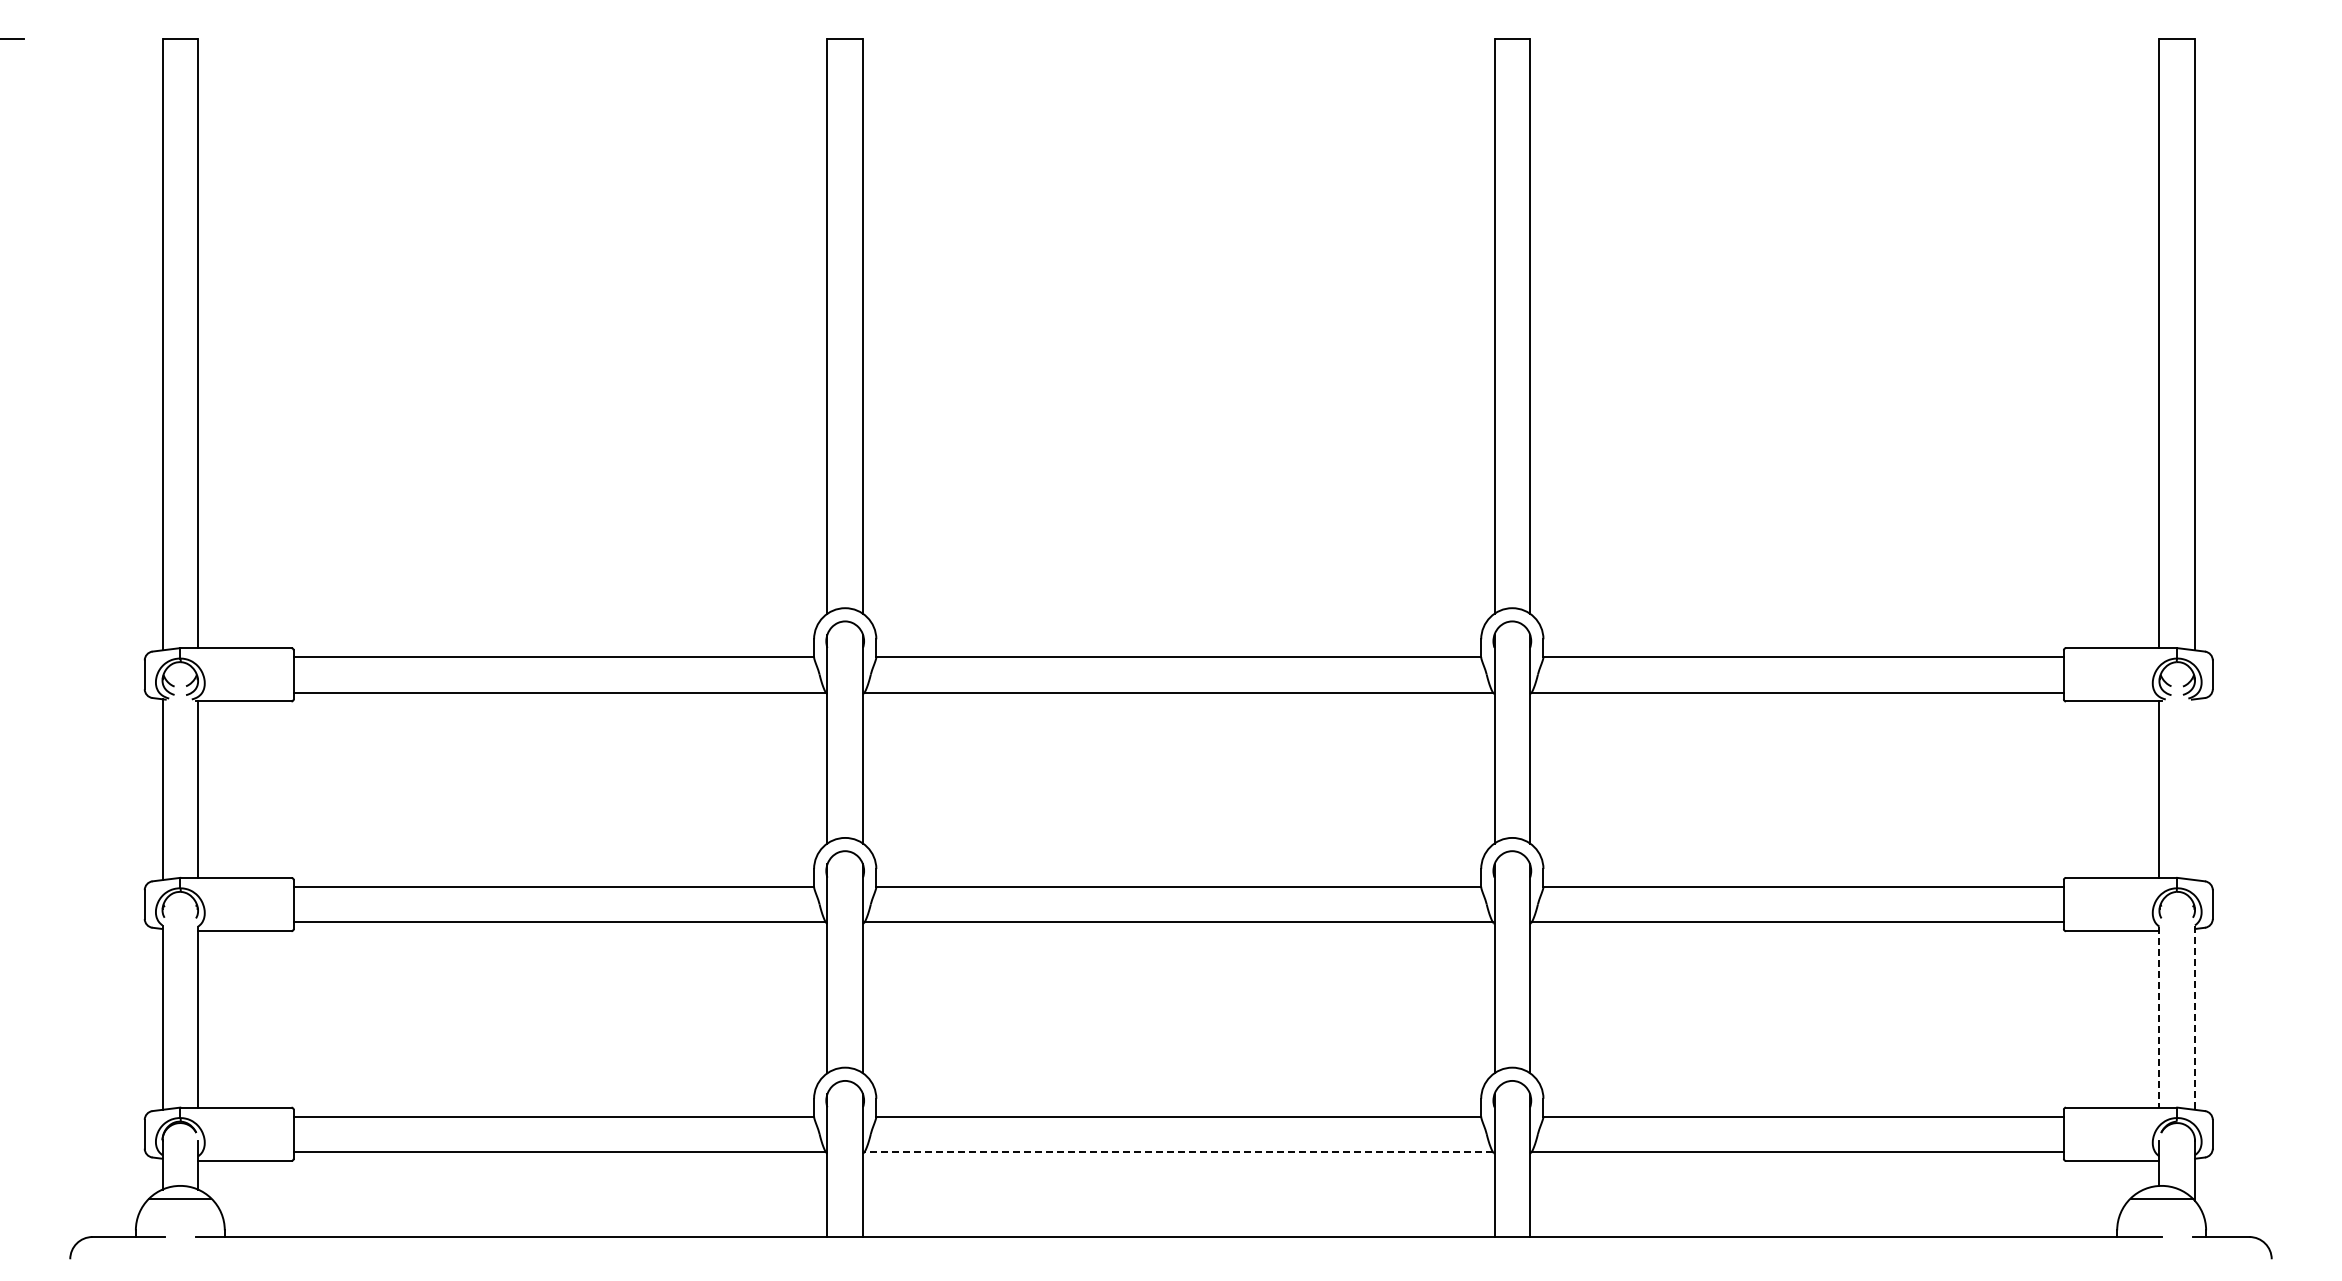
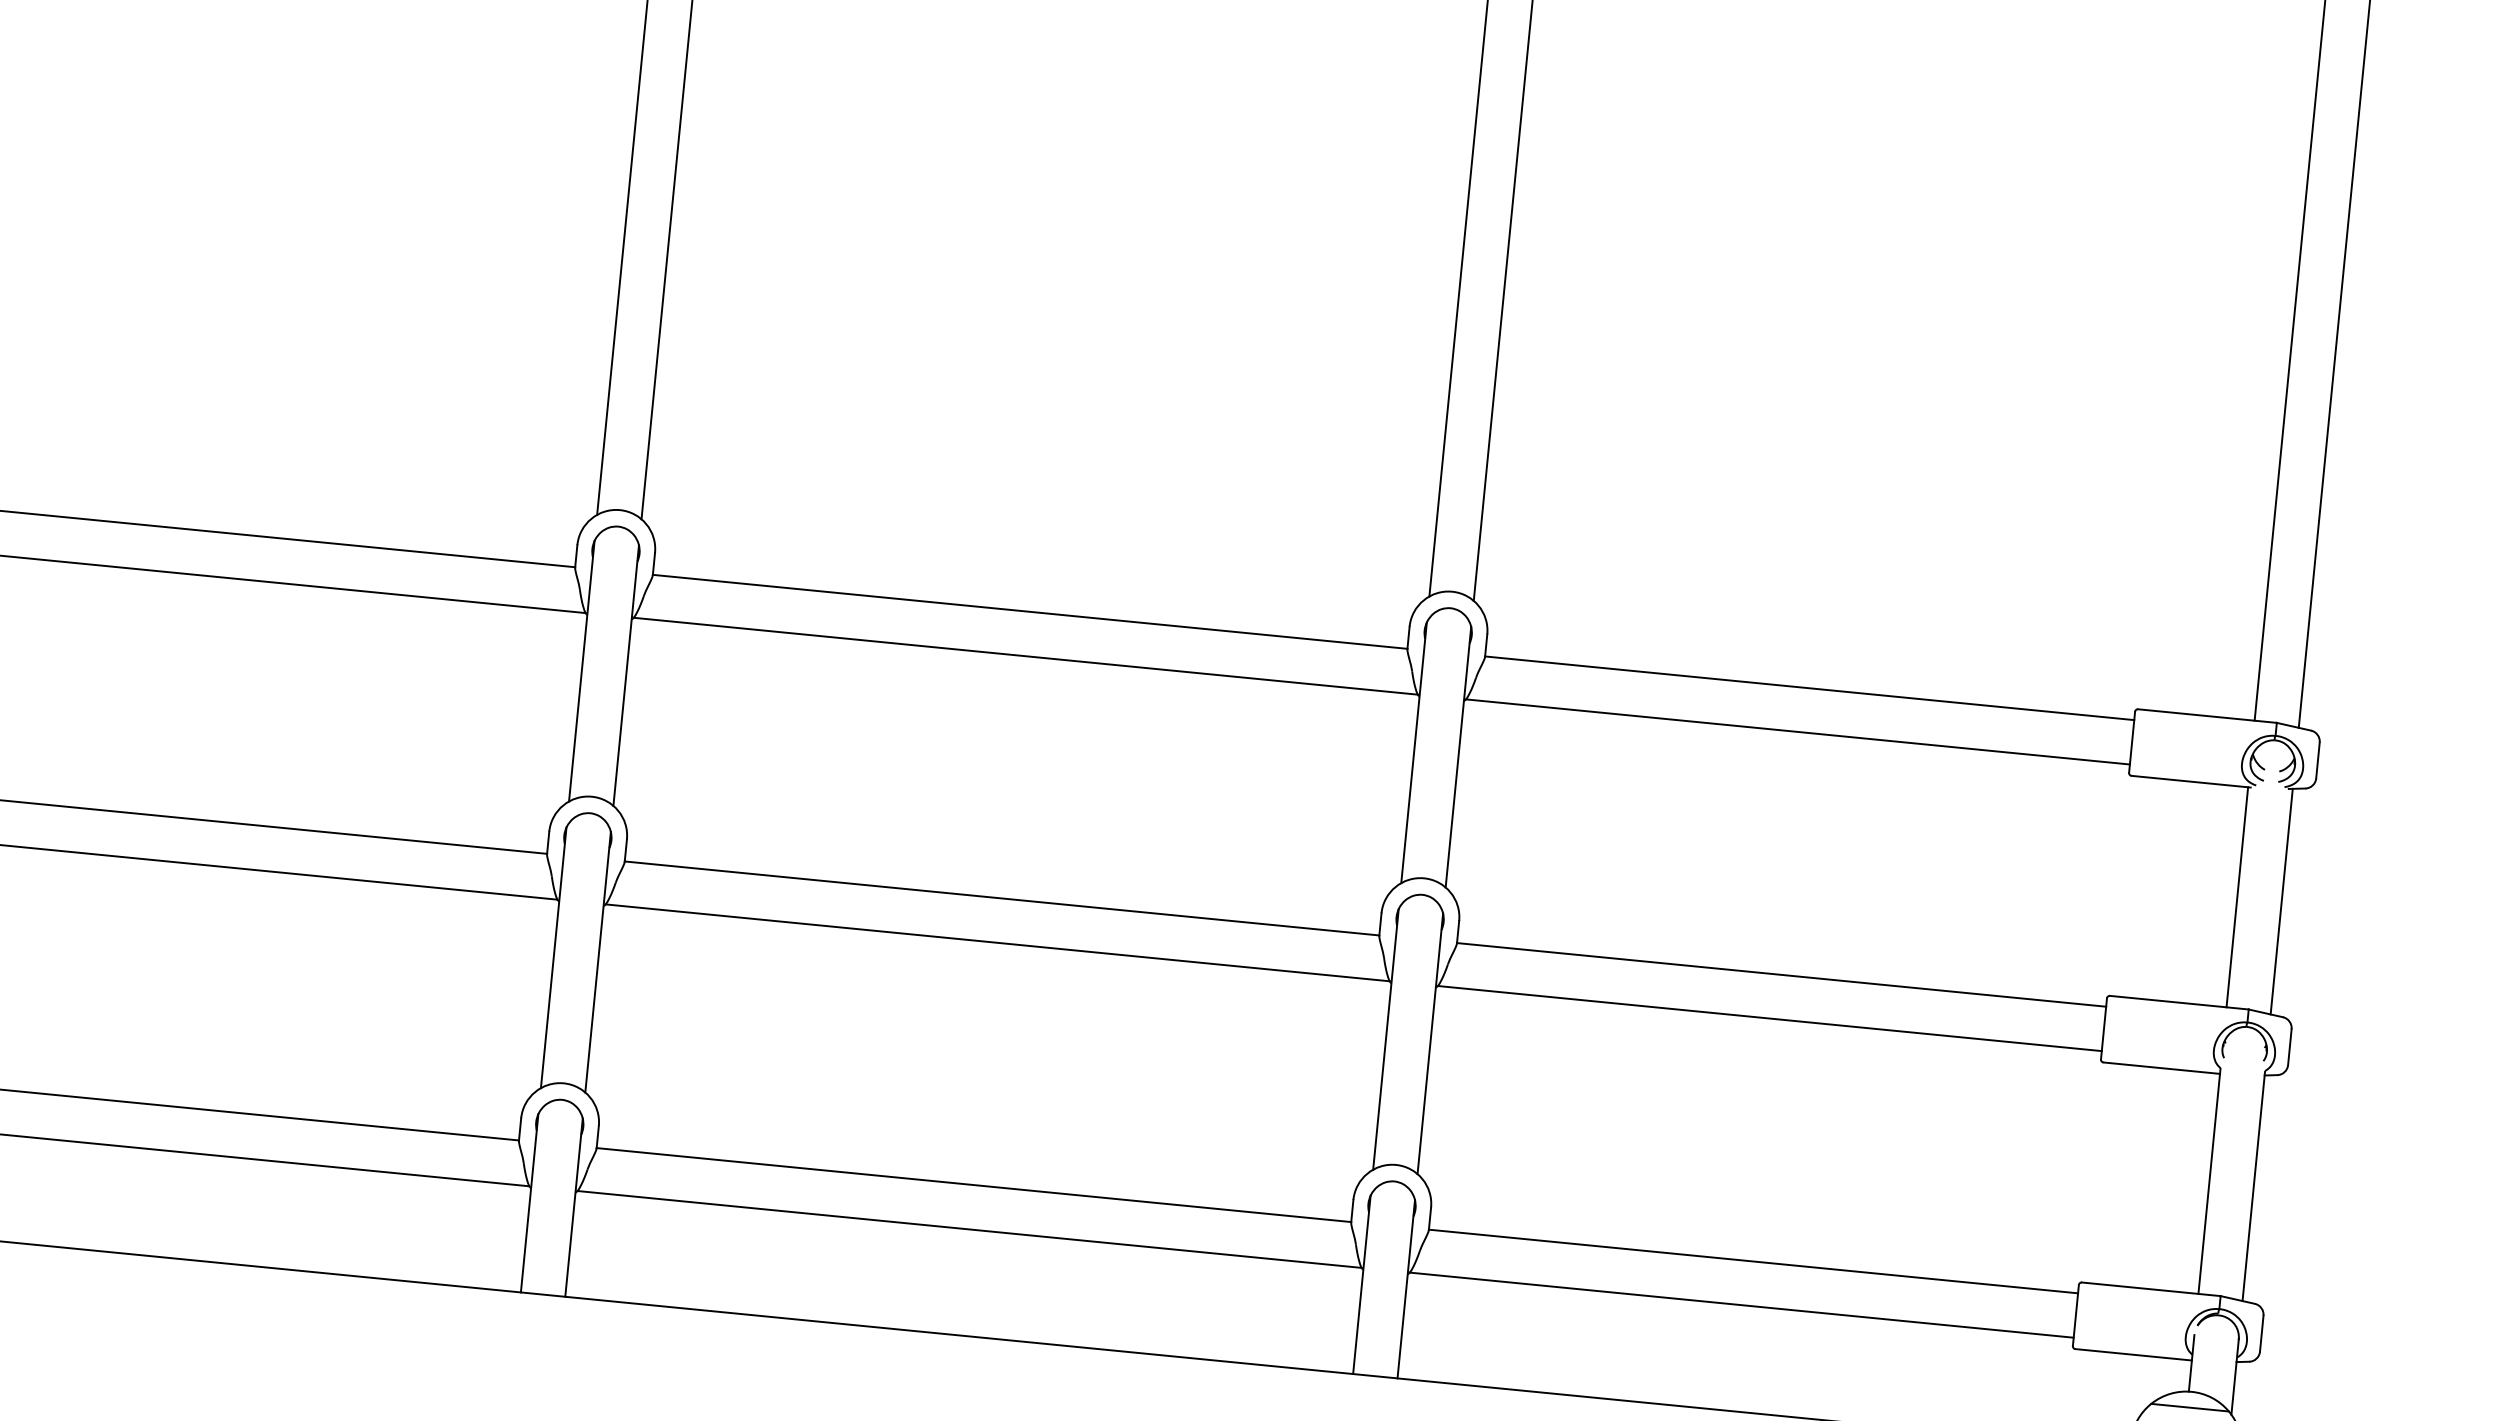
line: (2195, 789) -> (2282, 901), added
line: (2159, 1017) -> (2209, 1181), dashed -> solid
line: (2195, 1018) -> (2254, 1187), dashed -> solid
line: (1178, 1152) -> (969, 1229), dashed -> solid

